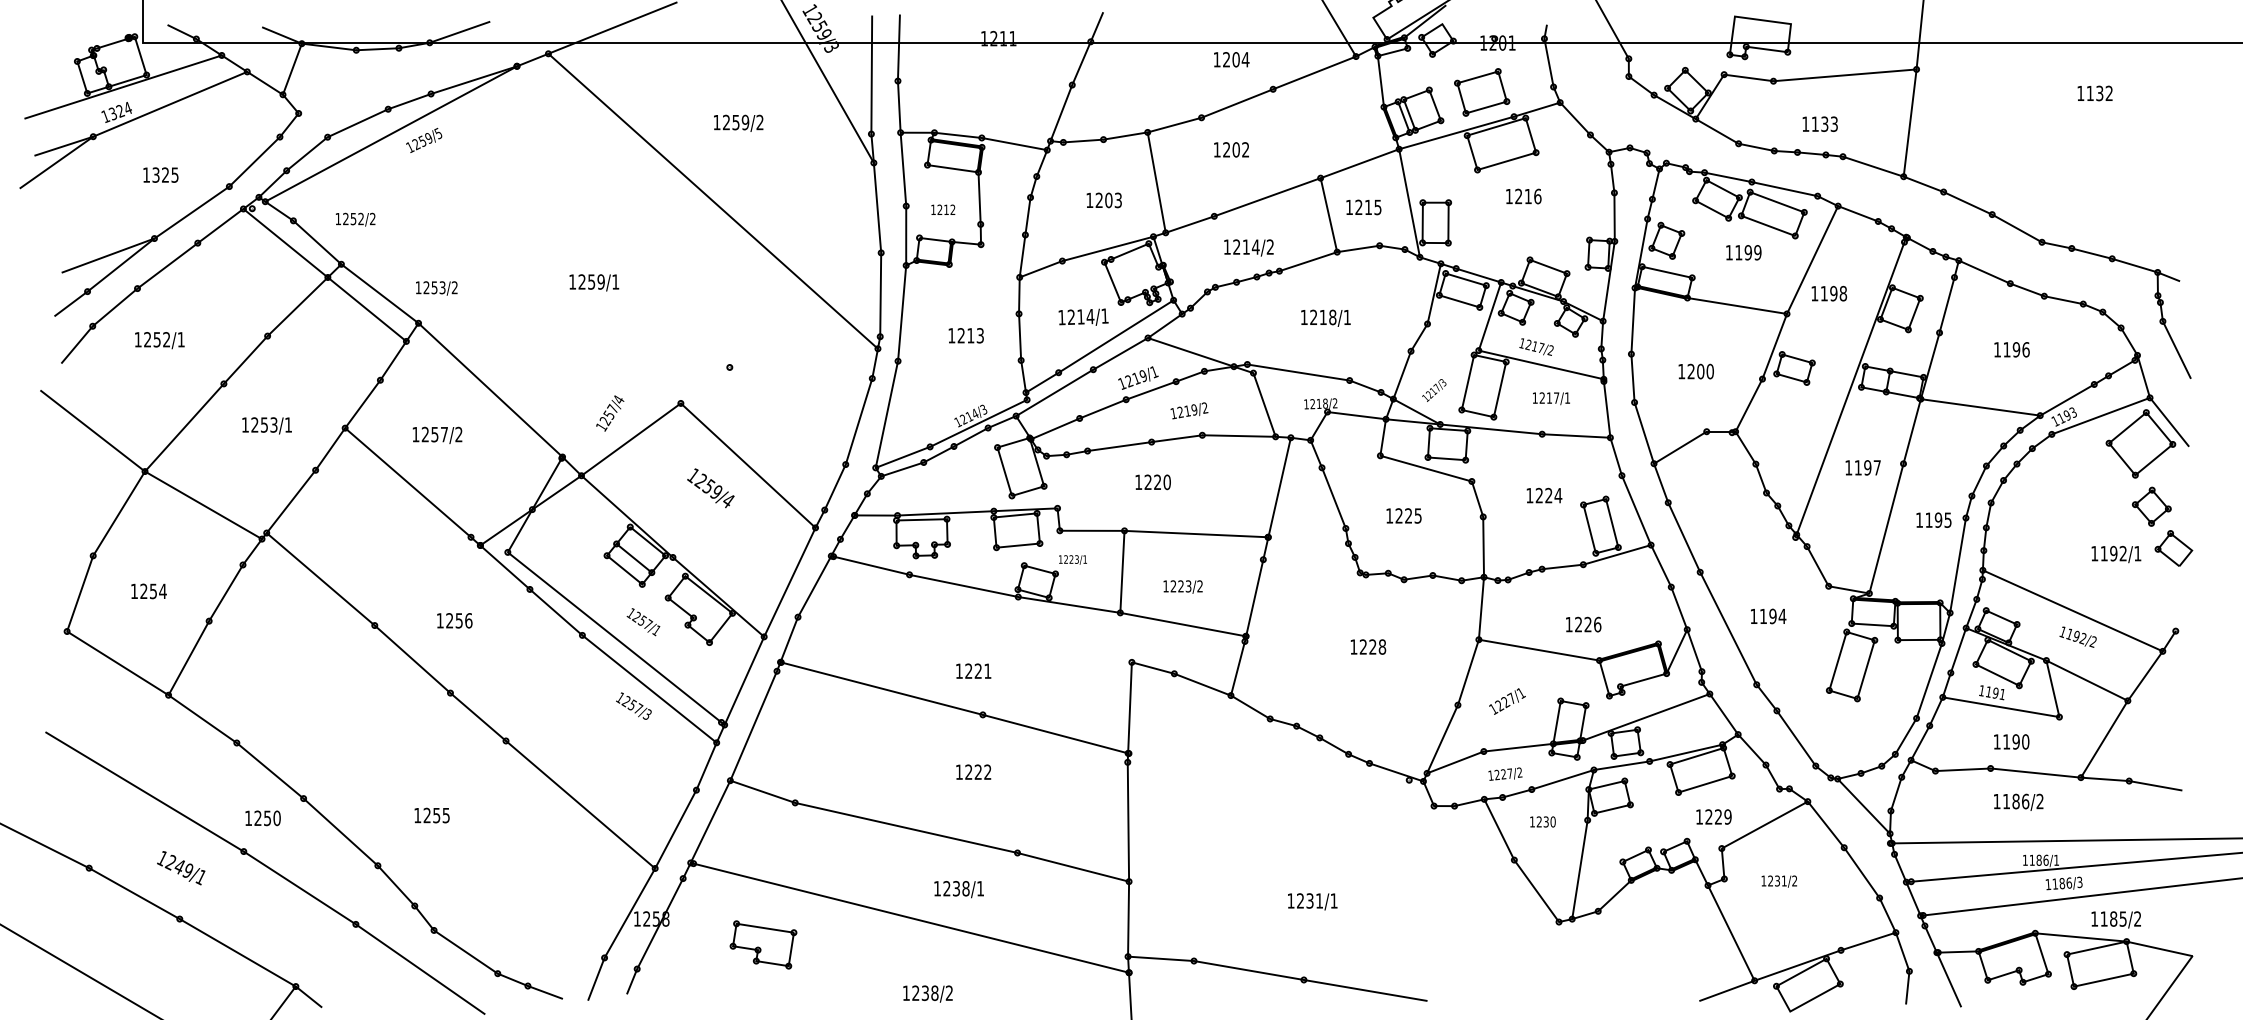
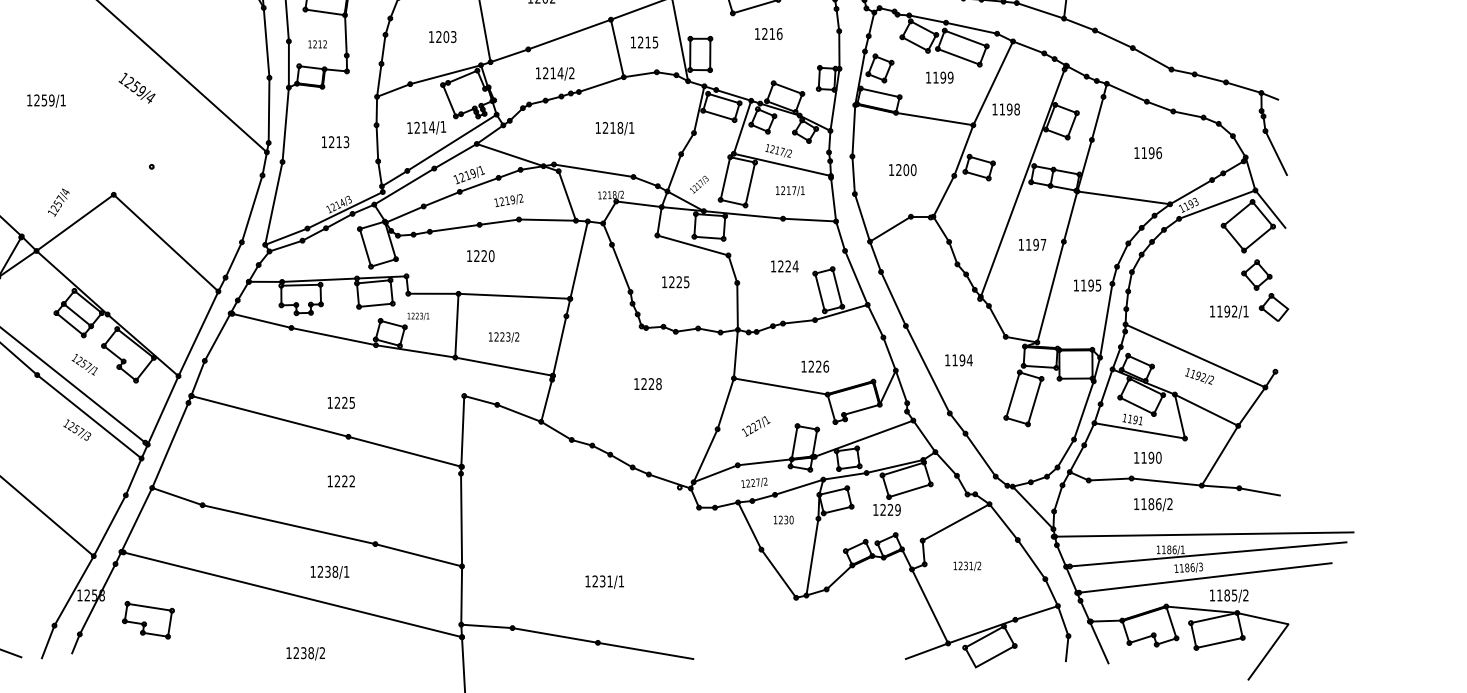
text: (710, 488) -> (136, 88), moved
text: (987, 670) -> (352, 402), 1221 -> 1225
text: (1713, 816) -> (886, 509), moved
part: (763, 944) -> (148, 619), moved

